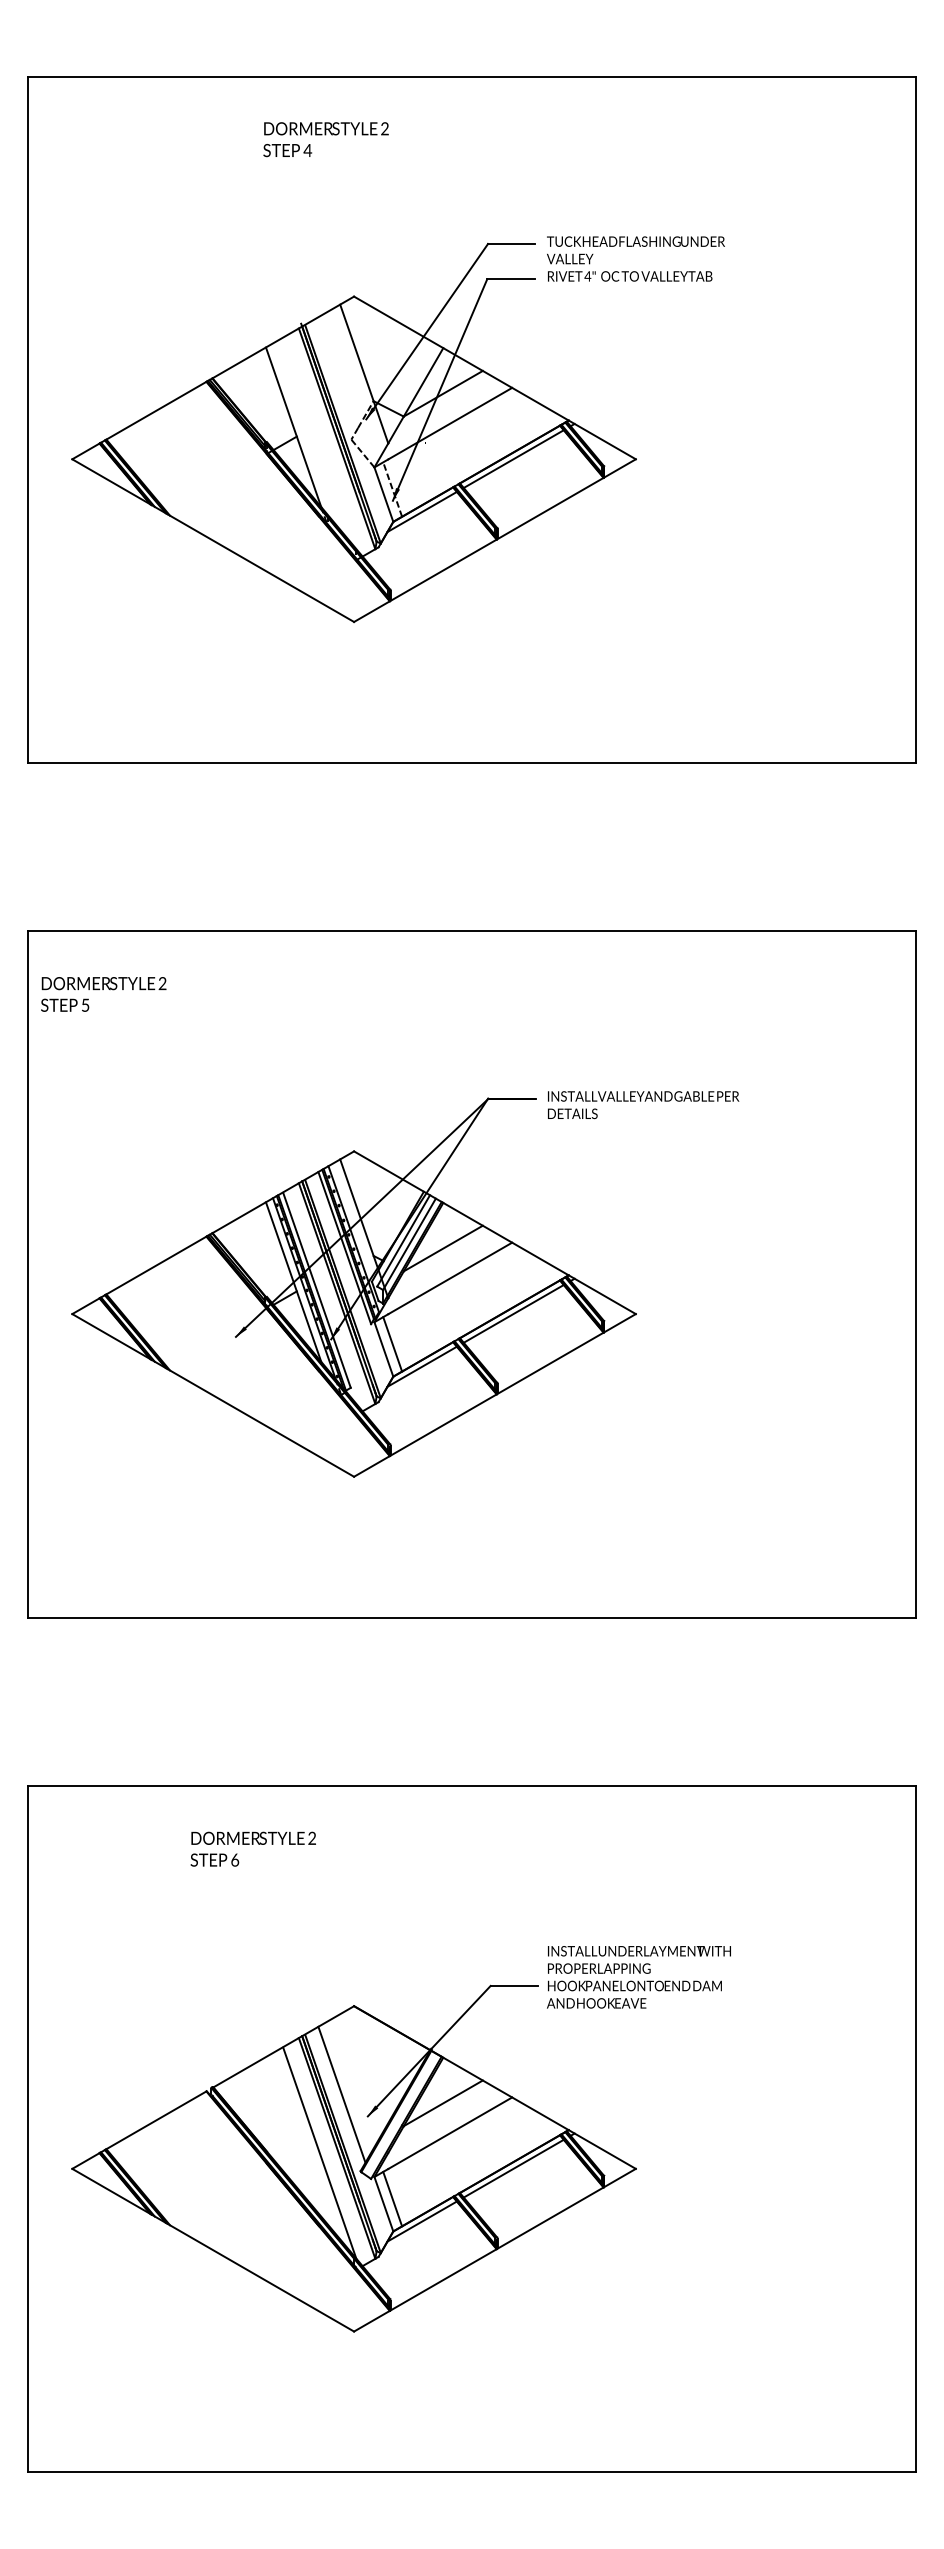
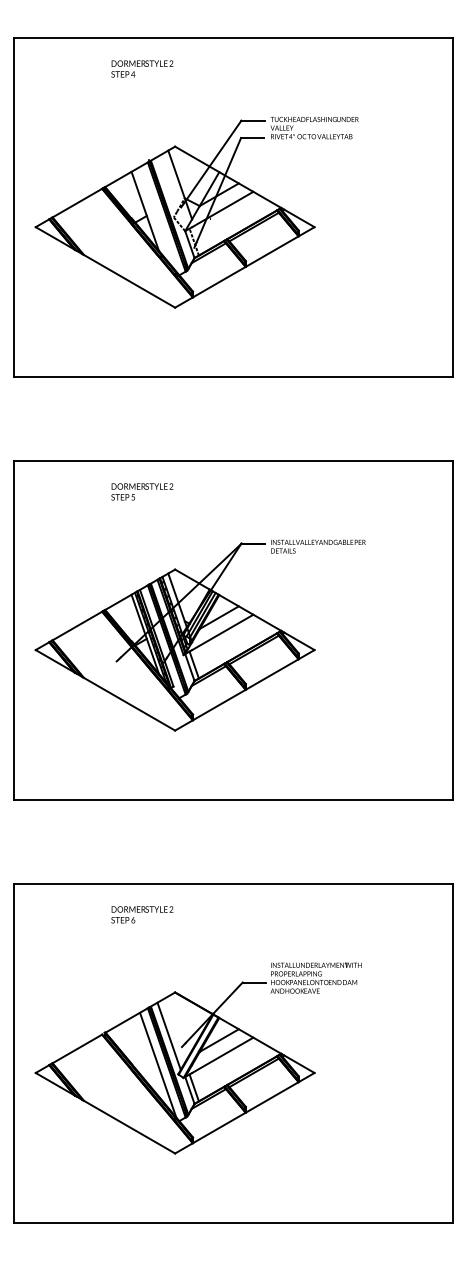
text: (326, 138) -> (142, 68), moved
text: (104, 993) -> (142, 491), moved
text: (253, 1848) -> (142, 914), moved

